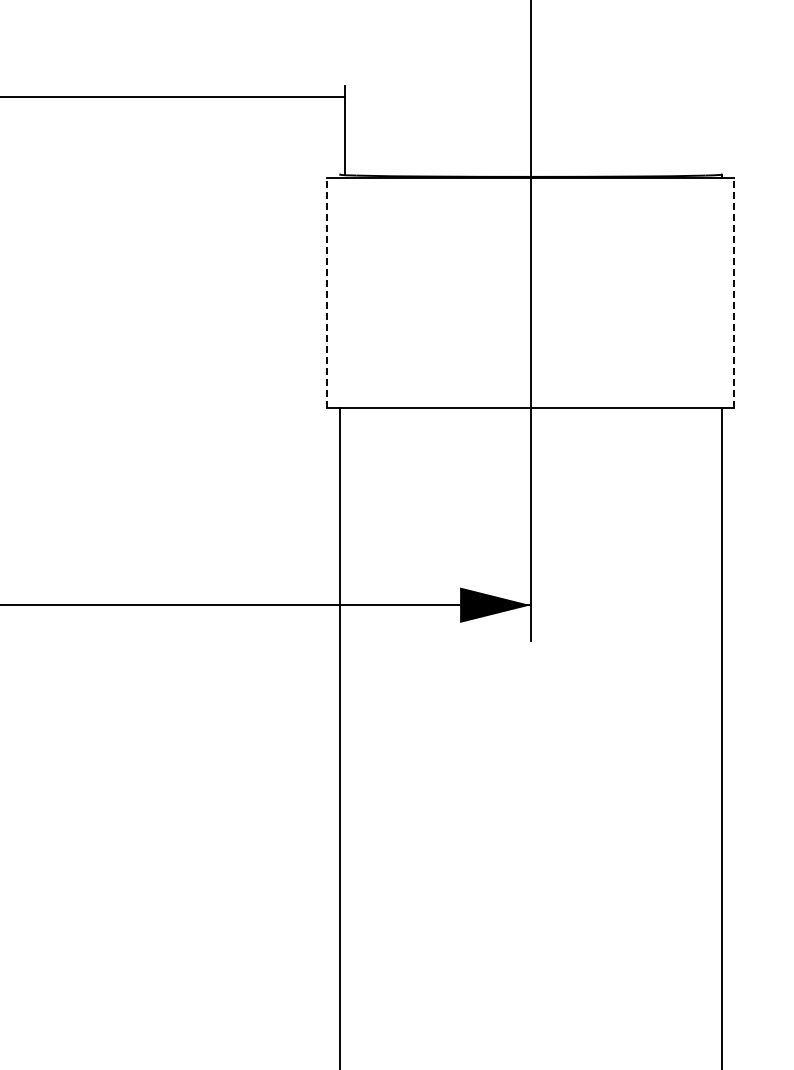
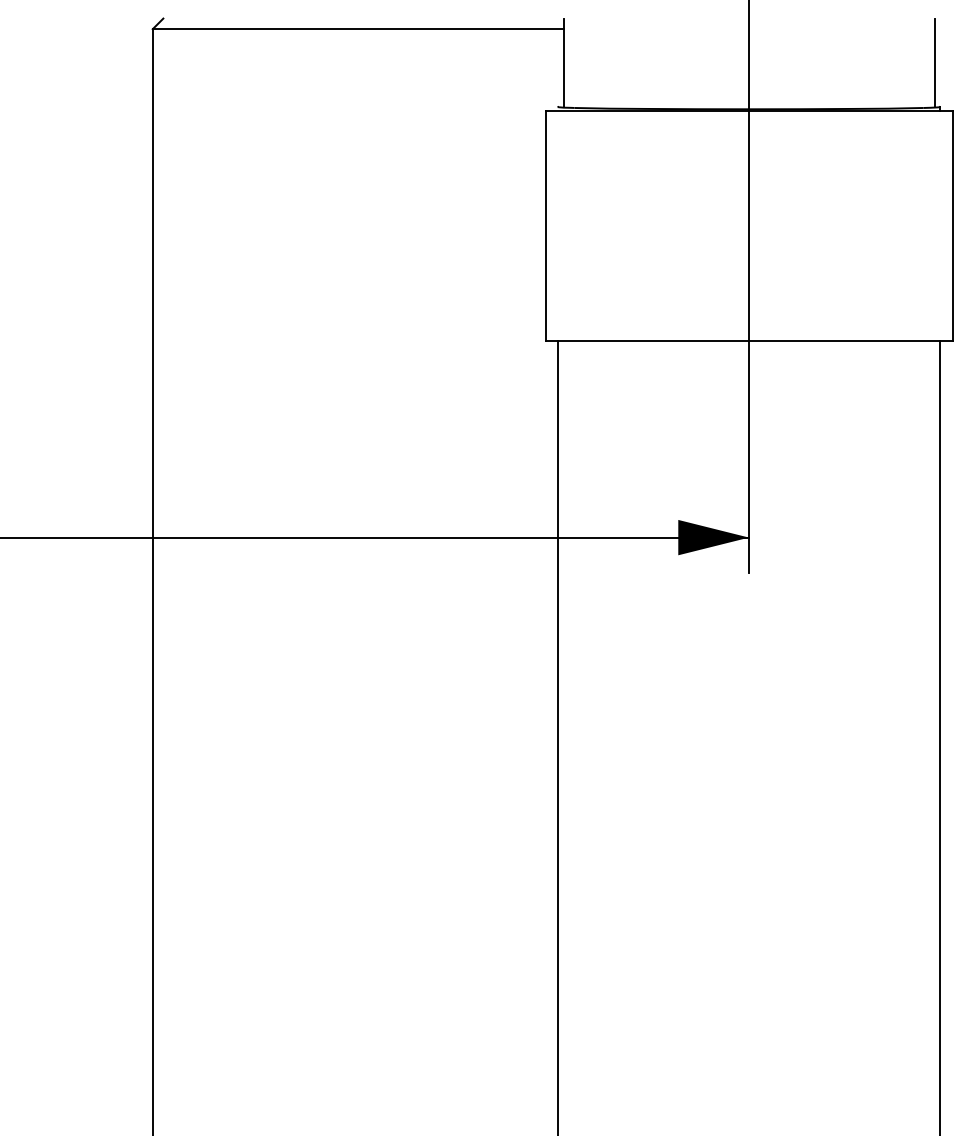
line: (716, 130) -> (934, 62), added
line: (327, 293) -> (545, 225), dashed -> solid
line: (734, 293) -> (952, 225), dashed -> solid

